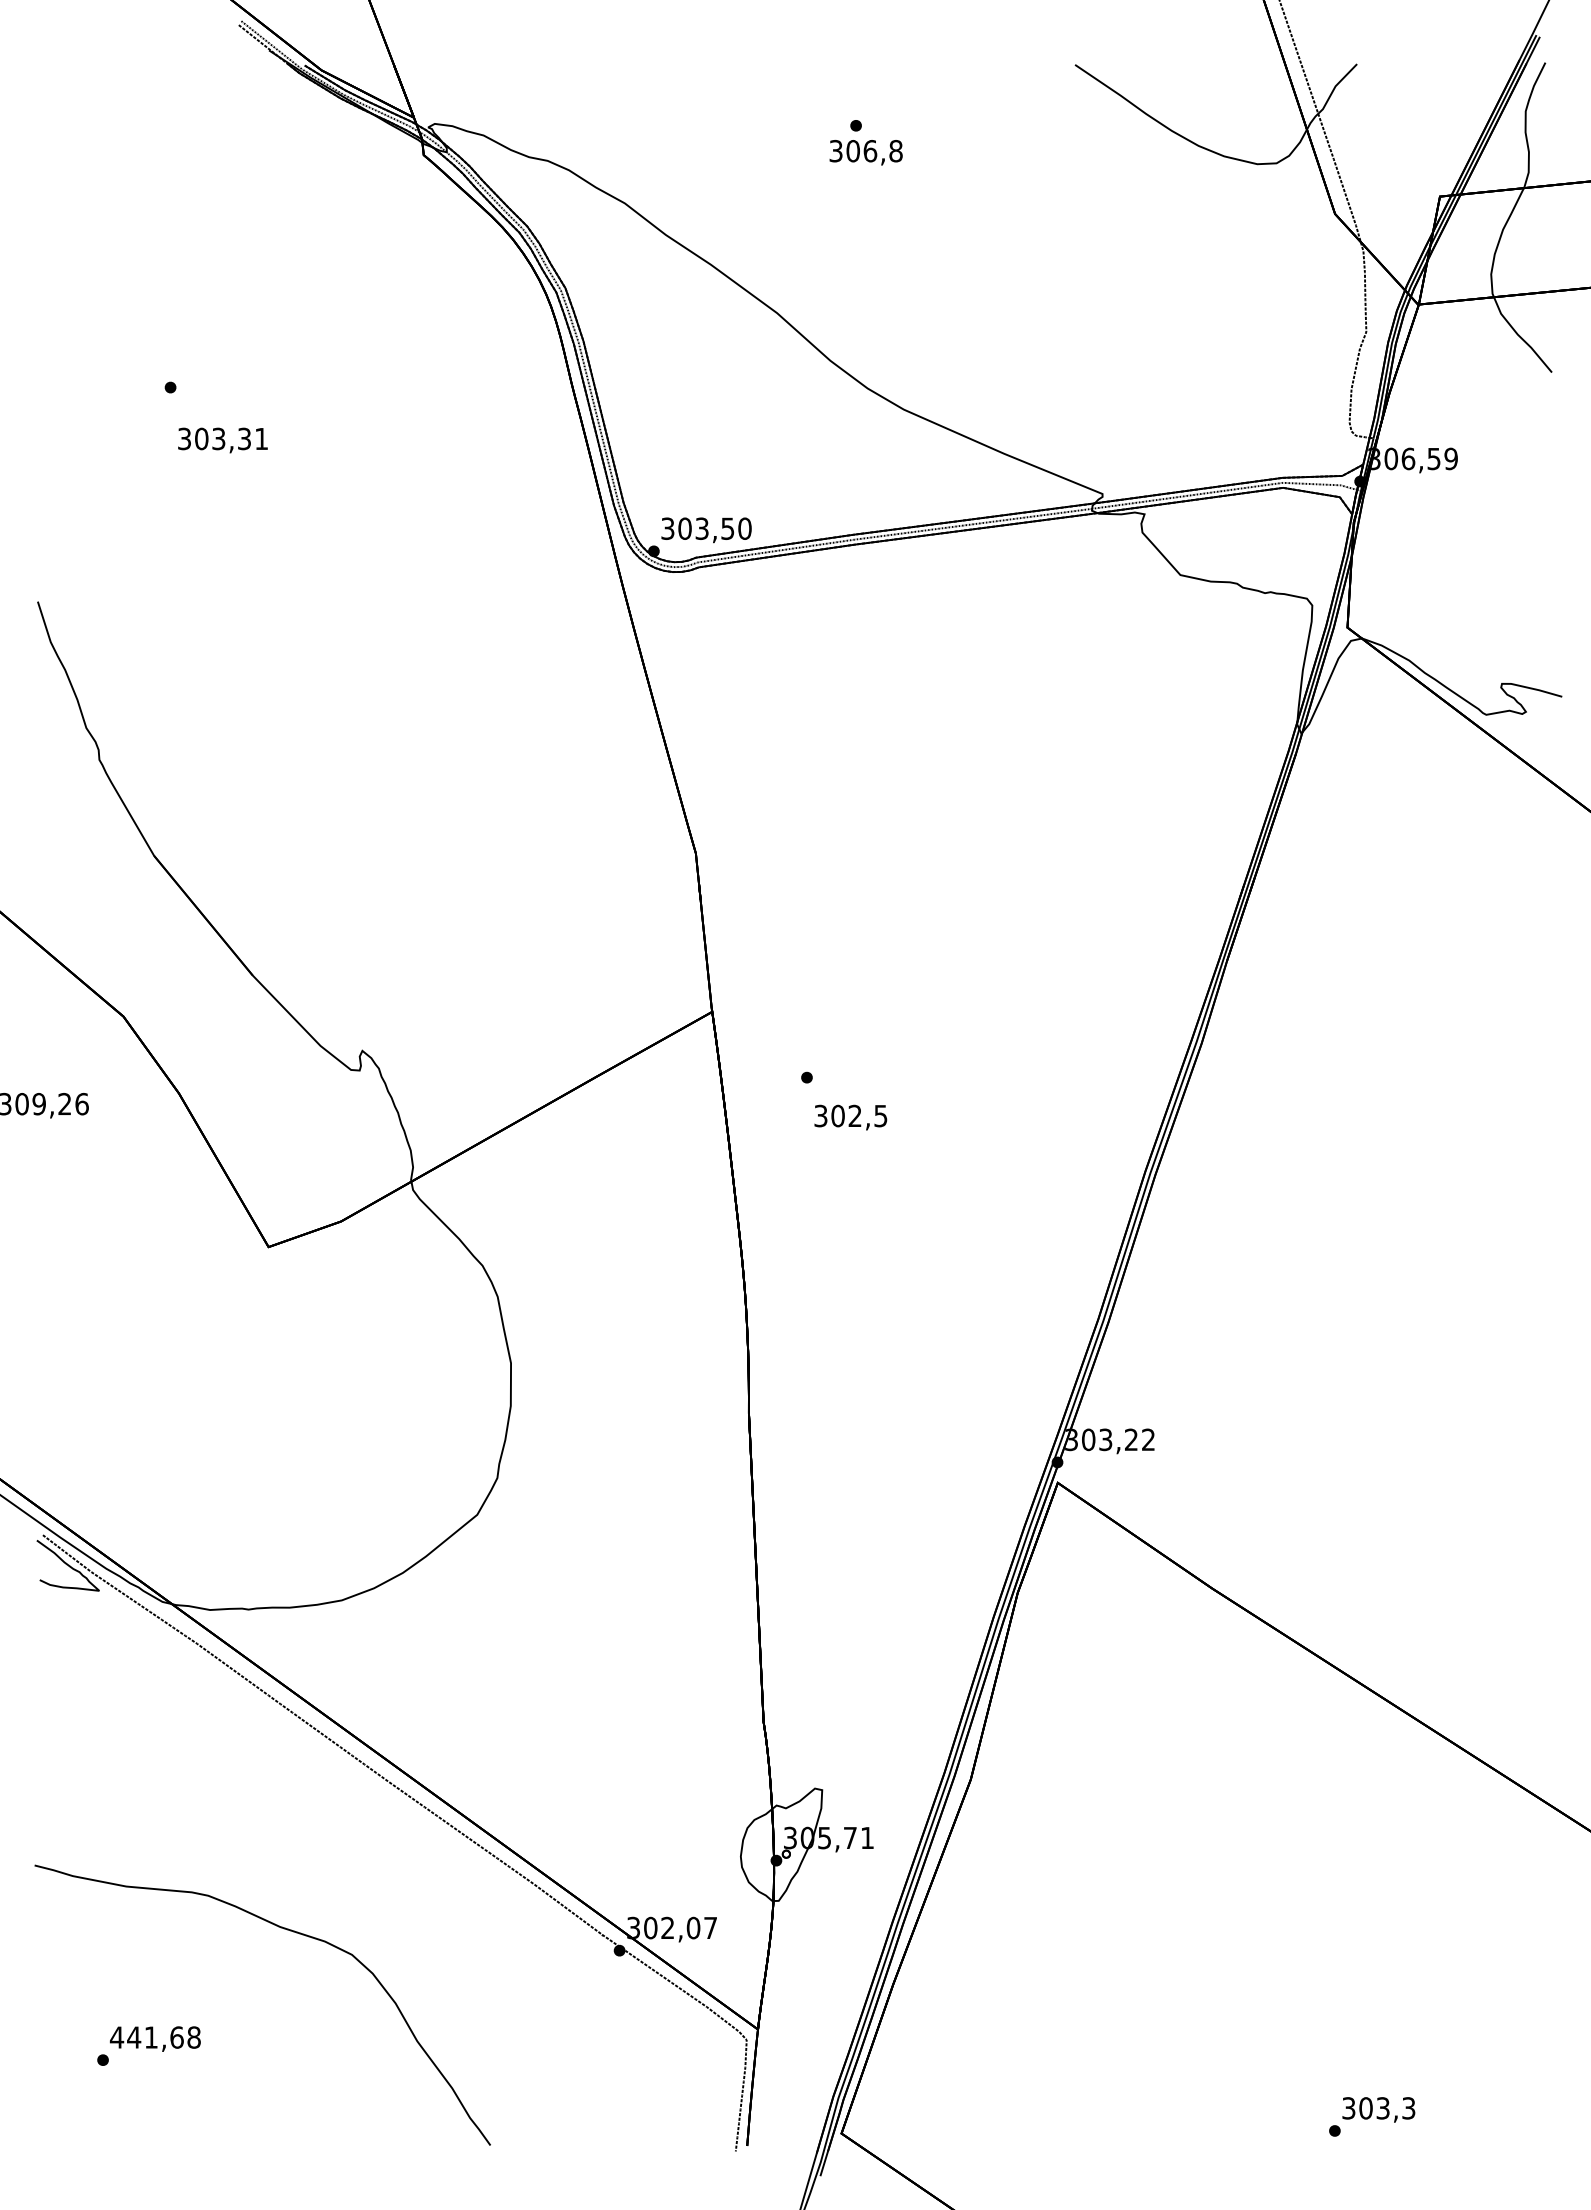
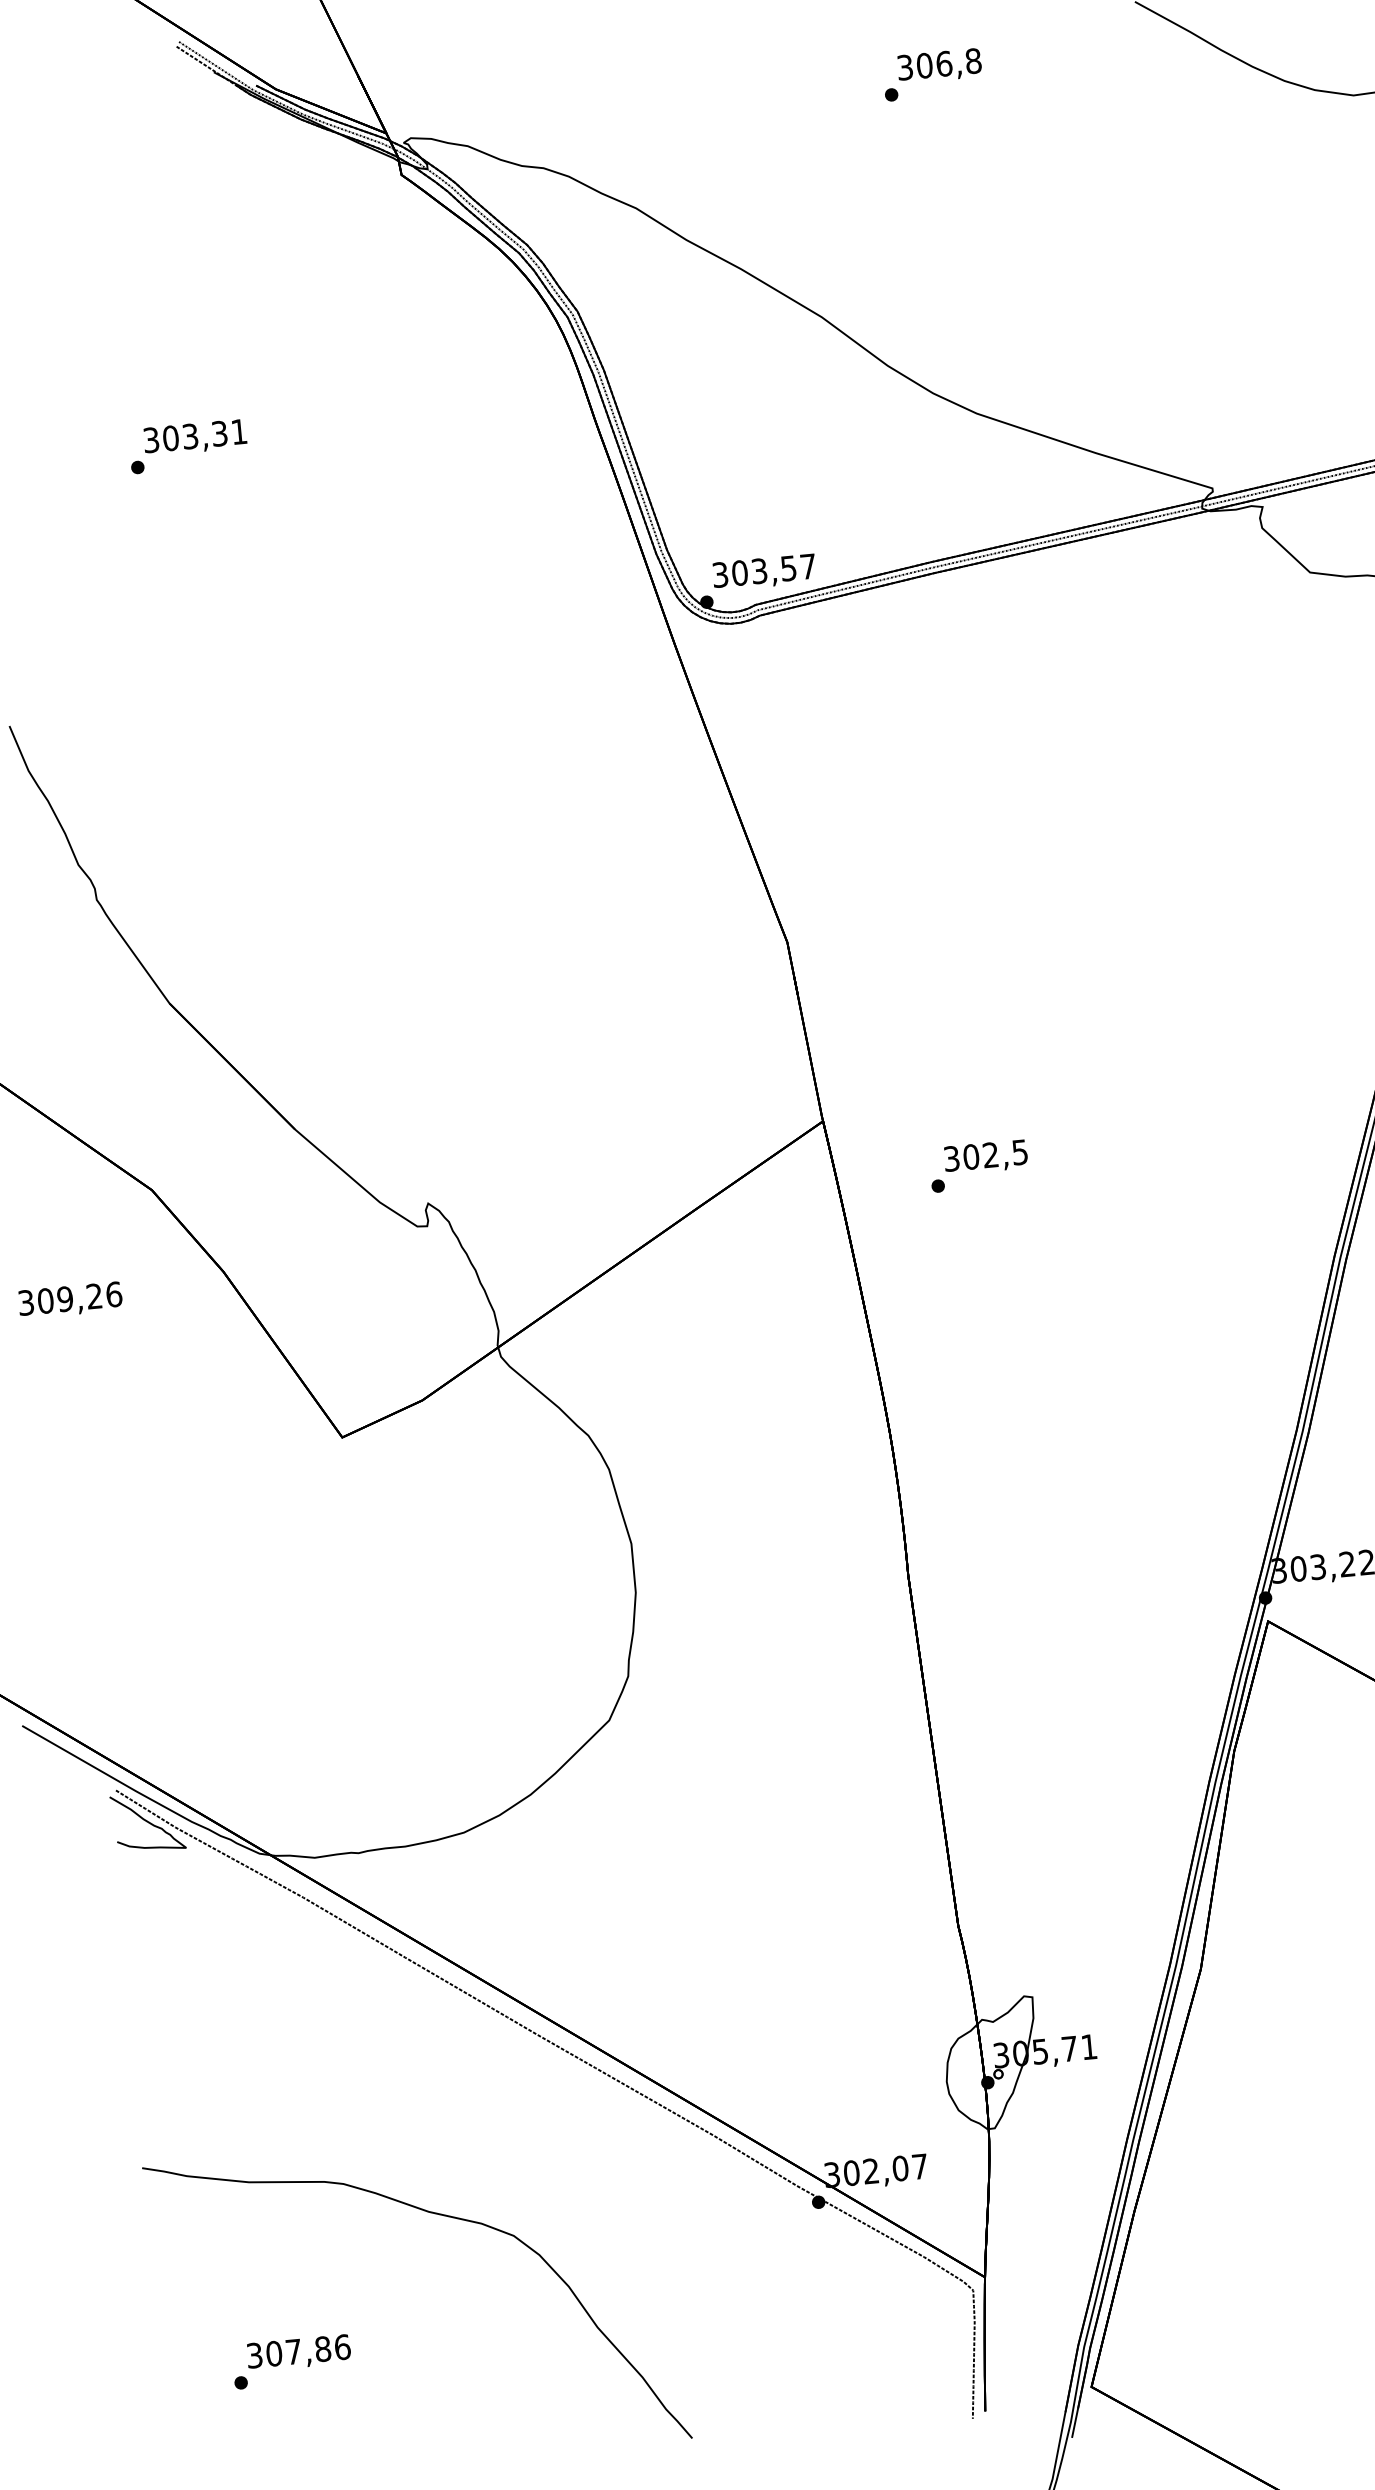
text: (865, 152) -> (938, 65), moved
text: (222, 440) -> (194, 437), moved
text: (744, 528) -> (807, 566), 303,50 -> 303,57
text: (850, 1117) -> (985, 1157), moved
text: (154, 2037) -> (297, 2351), 441,68 -> 307,86

